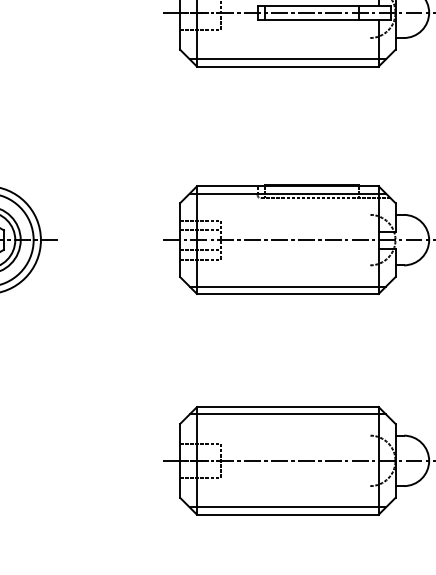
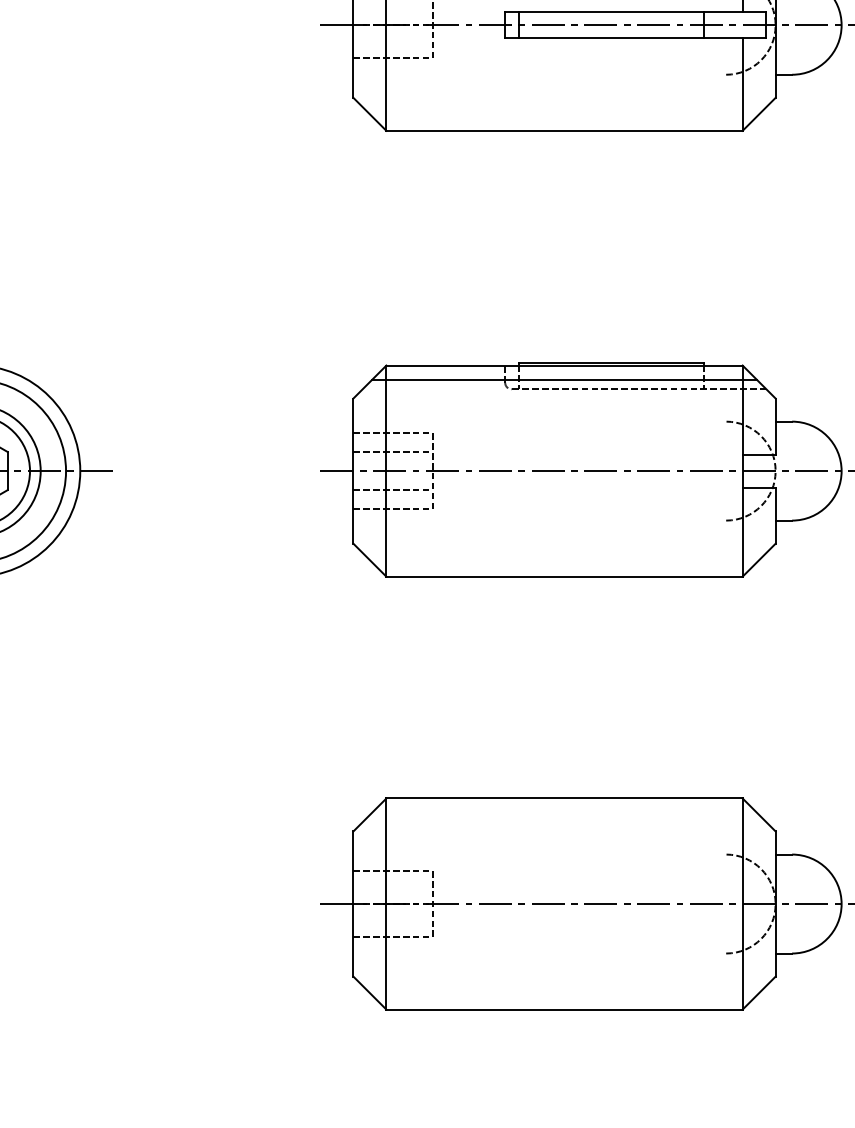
line: (287, 59) -> (563, 116), removed
line: (287, 286) -> (563, 562), removed
line: (287, 414) -> (563, 813), removed
line: (287, 507) -> (563, 995), removed

